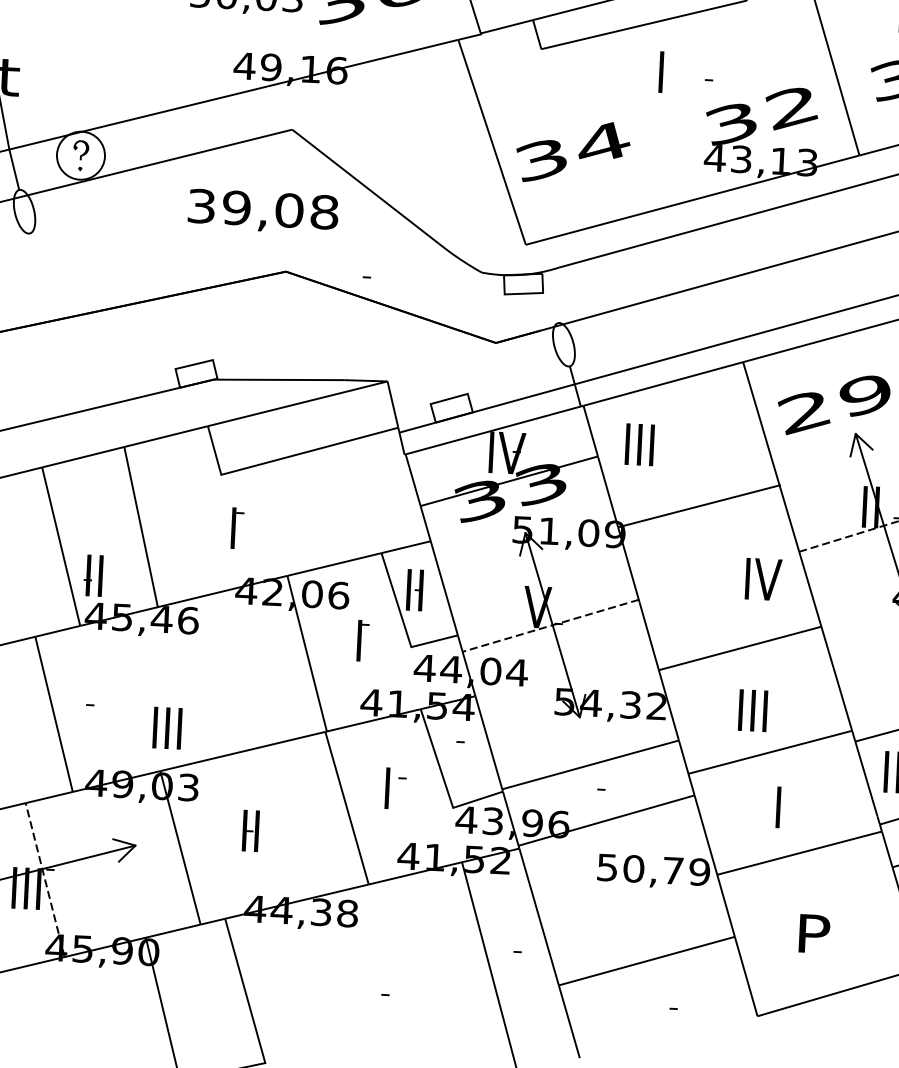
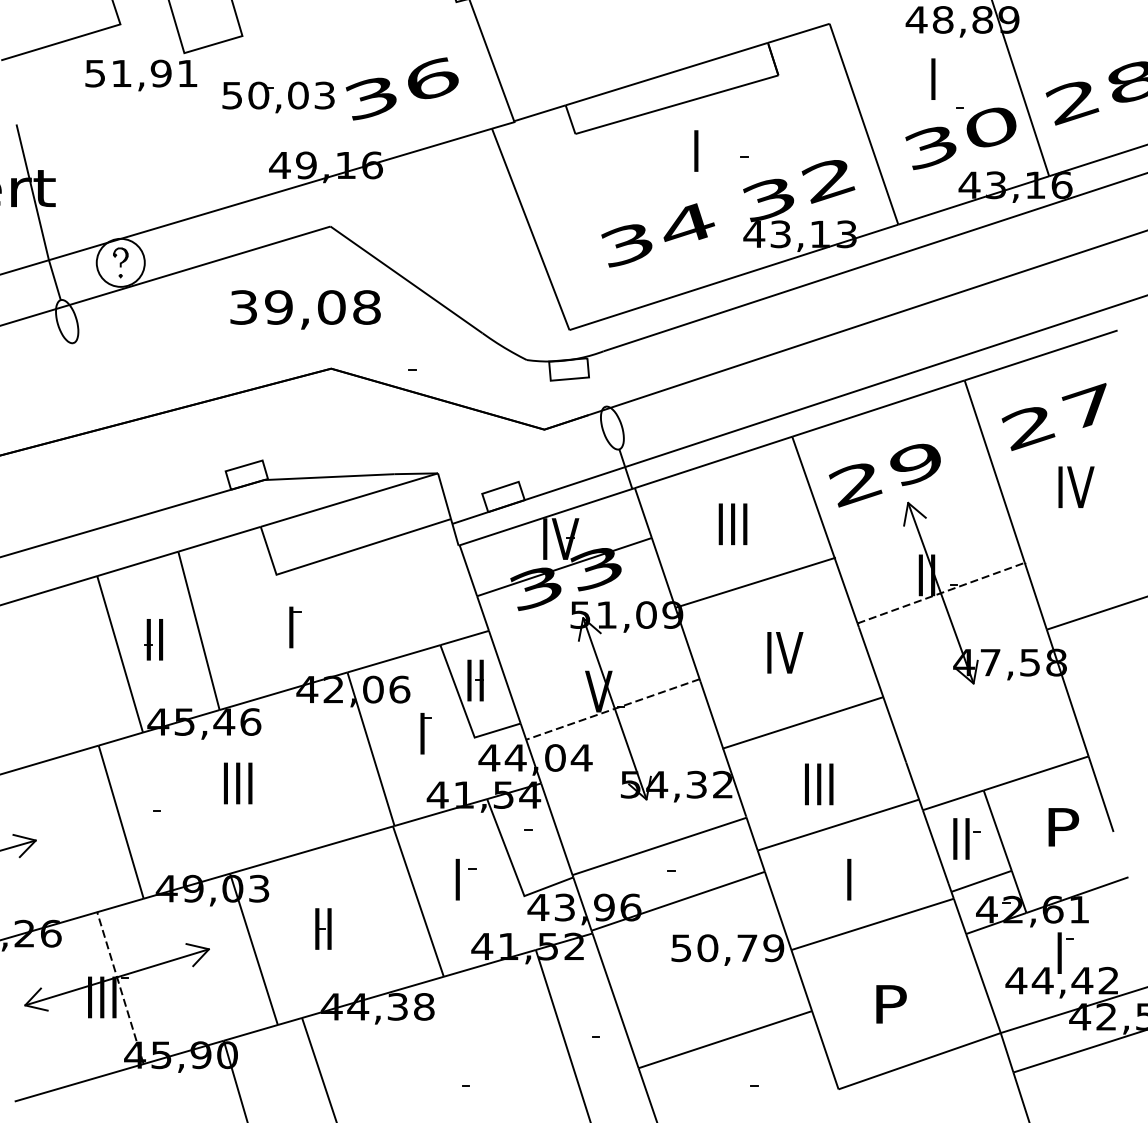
text: (573, 152) -> (658, 235), moved
text: (639, 444) -> (732, 524), moved
part: (93, 575) -> (153, 639), moved
text: (763, 579) -> (785, 652), moved
text: (167, 728) -> (238, 783), moved

